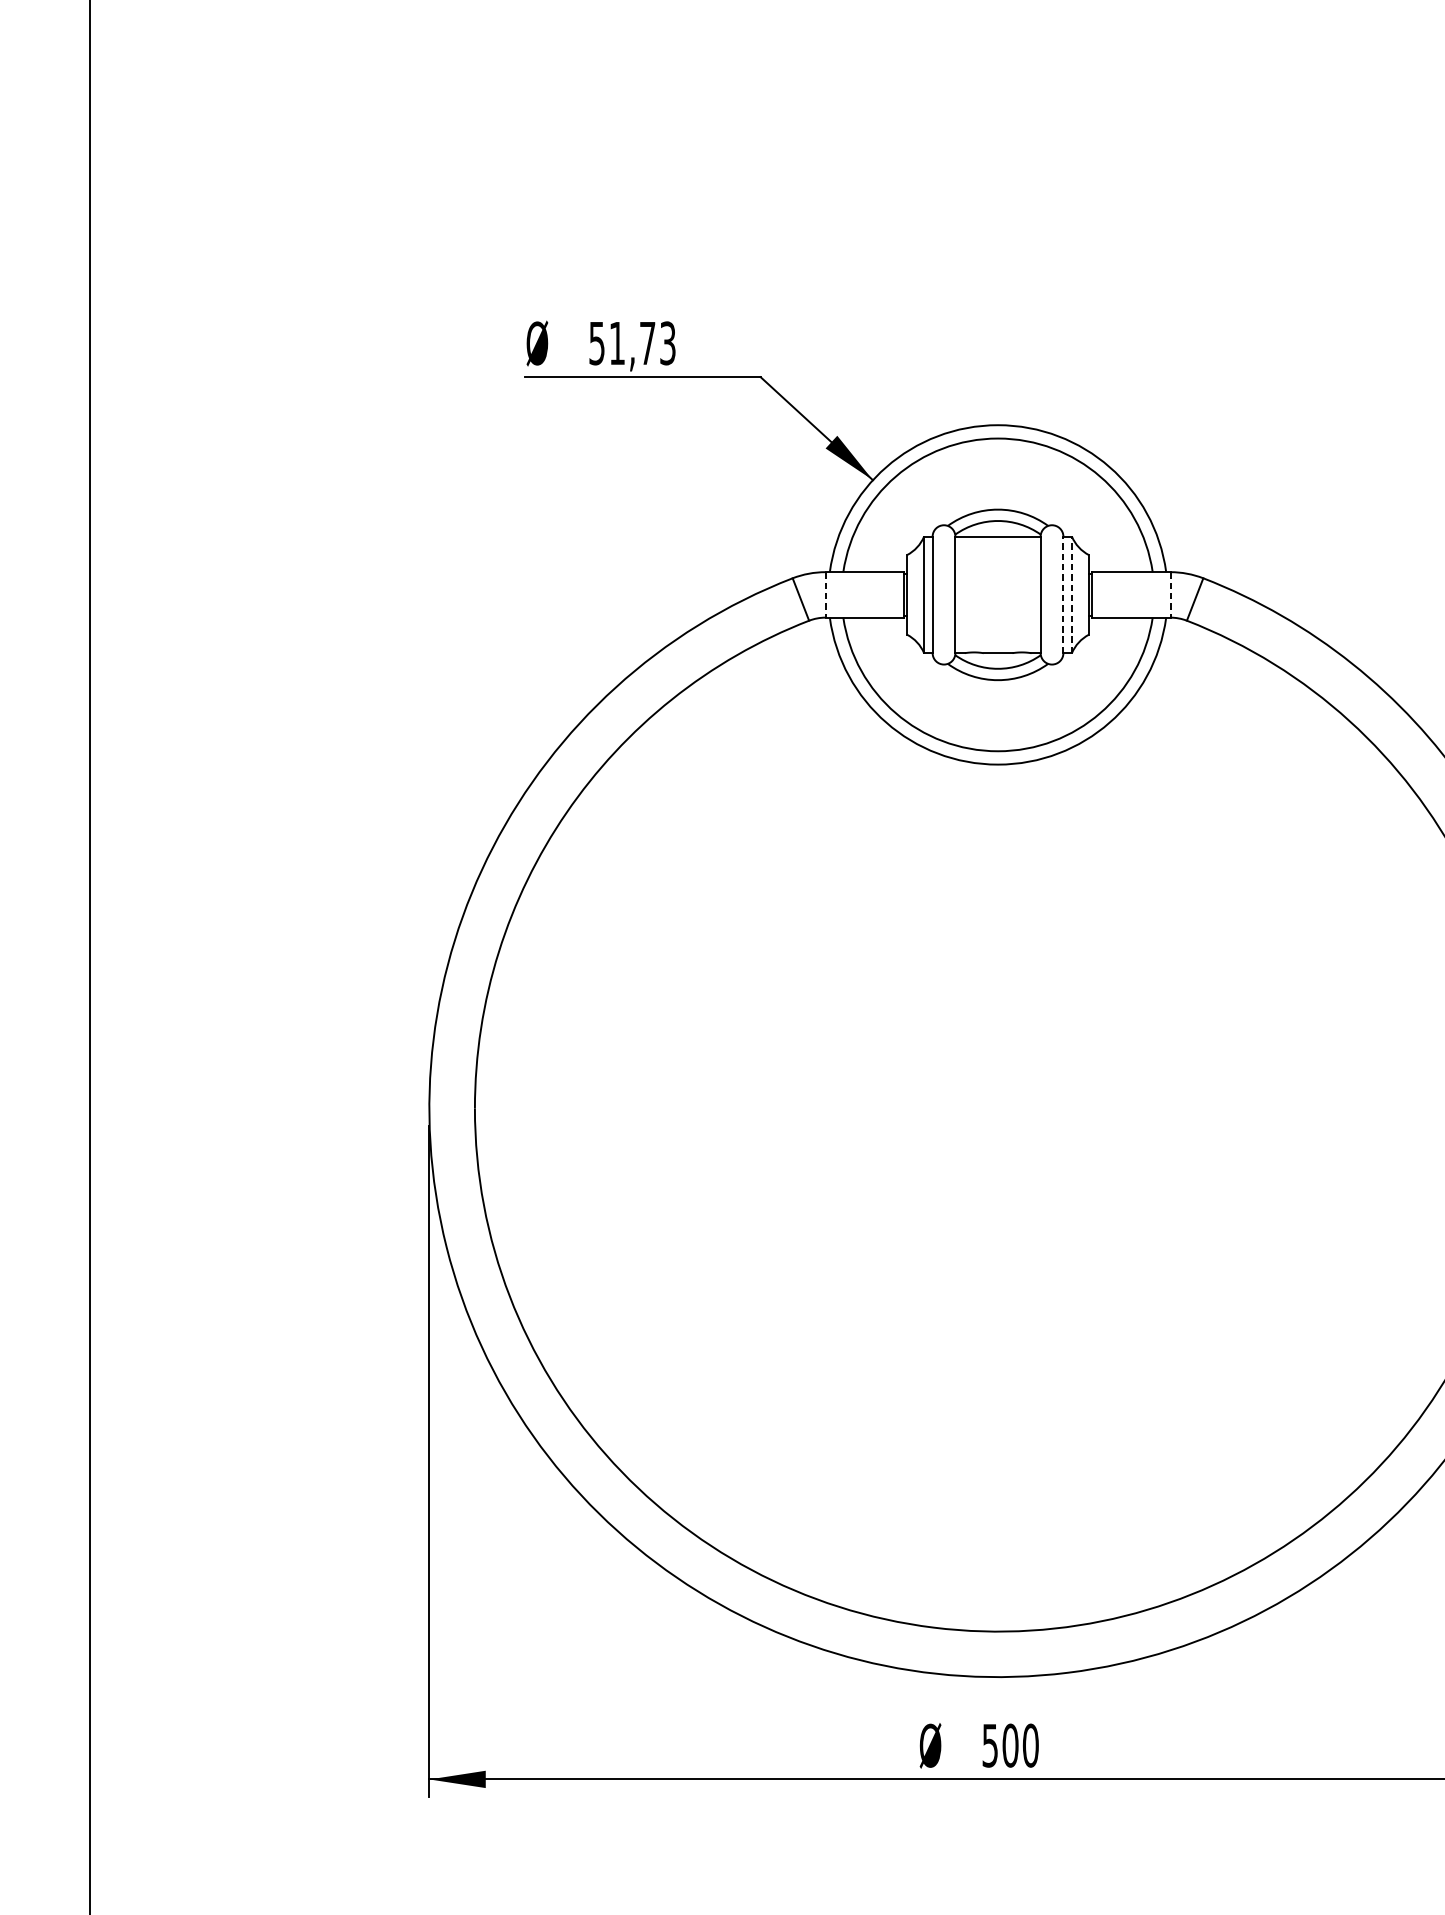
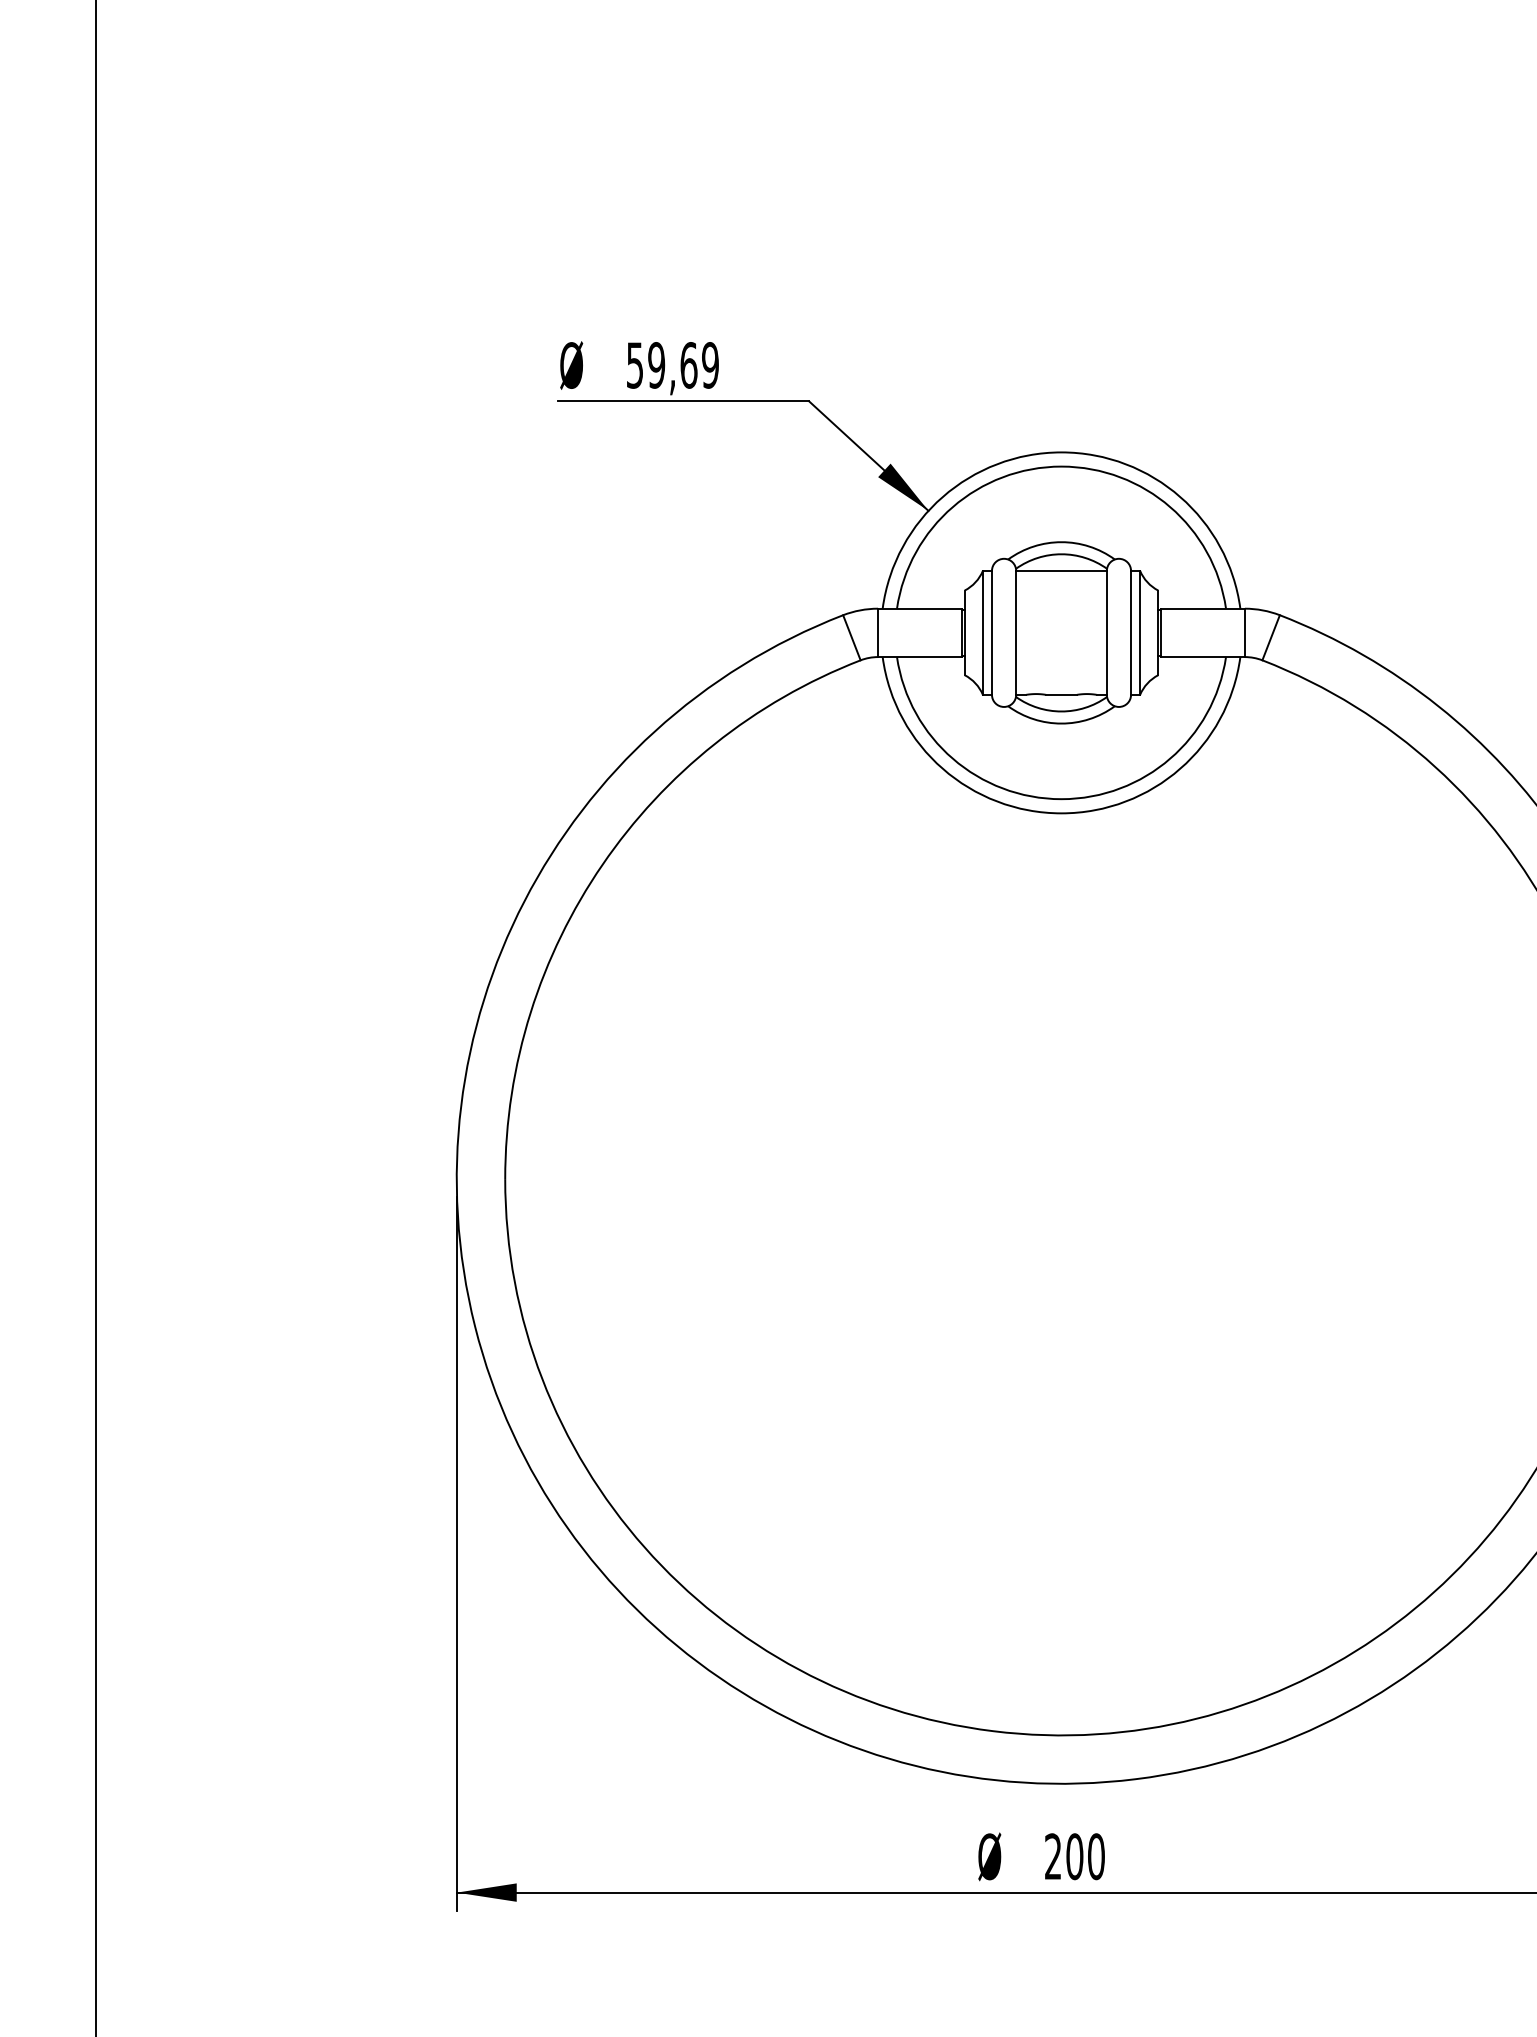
text: (642, 343) -> (683, 365), 51,73 -> 59,69
line: (1063, 594) -> (1131, 632), dashed -> solid
line: (1072, 594) -> (1140, 632), dashed -> solid
line: (825, 595) -> (878, 633), dashed -> solid
line: (1170, 595) -> (1244, 633), dashed -> solid
text: (990, 1745) -> (1053, 1856), 500 -> 200

